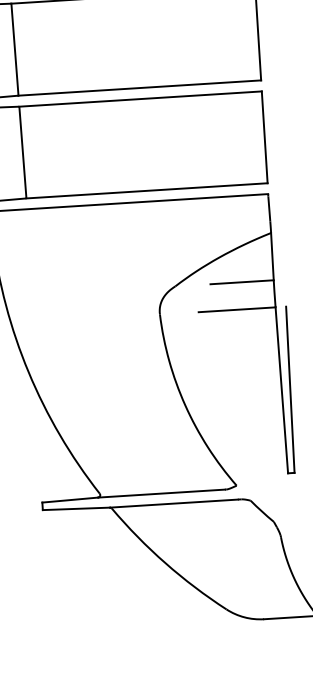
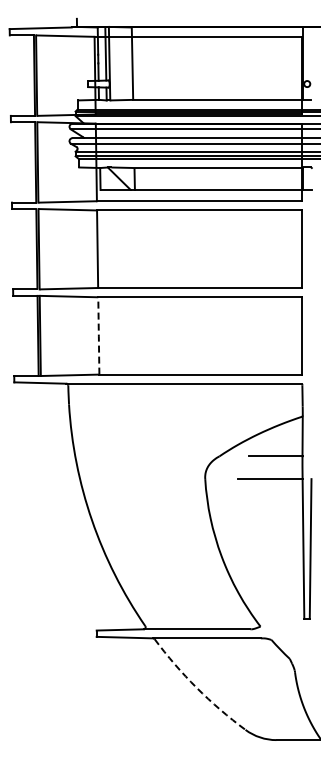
line: (22, 152) -> (98, 335), solid -> dashed
arc: (165, 562) -> (196, 687), solid -> dashed

